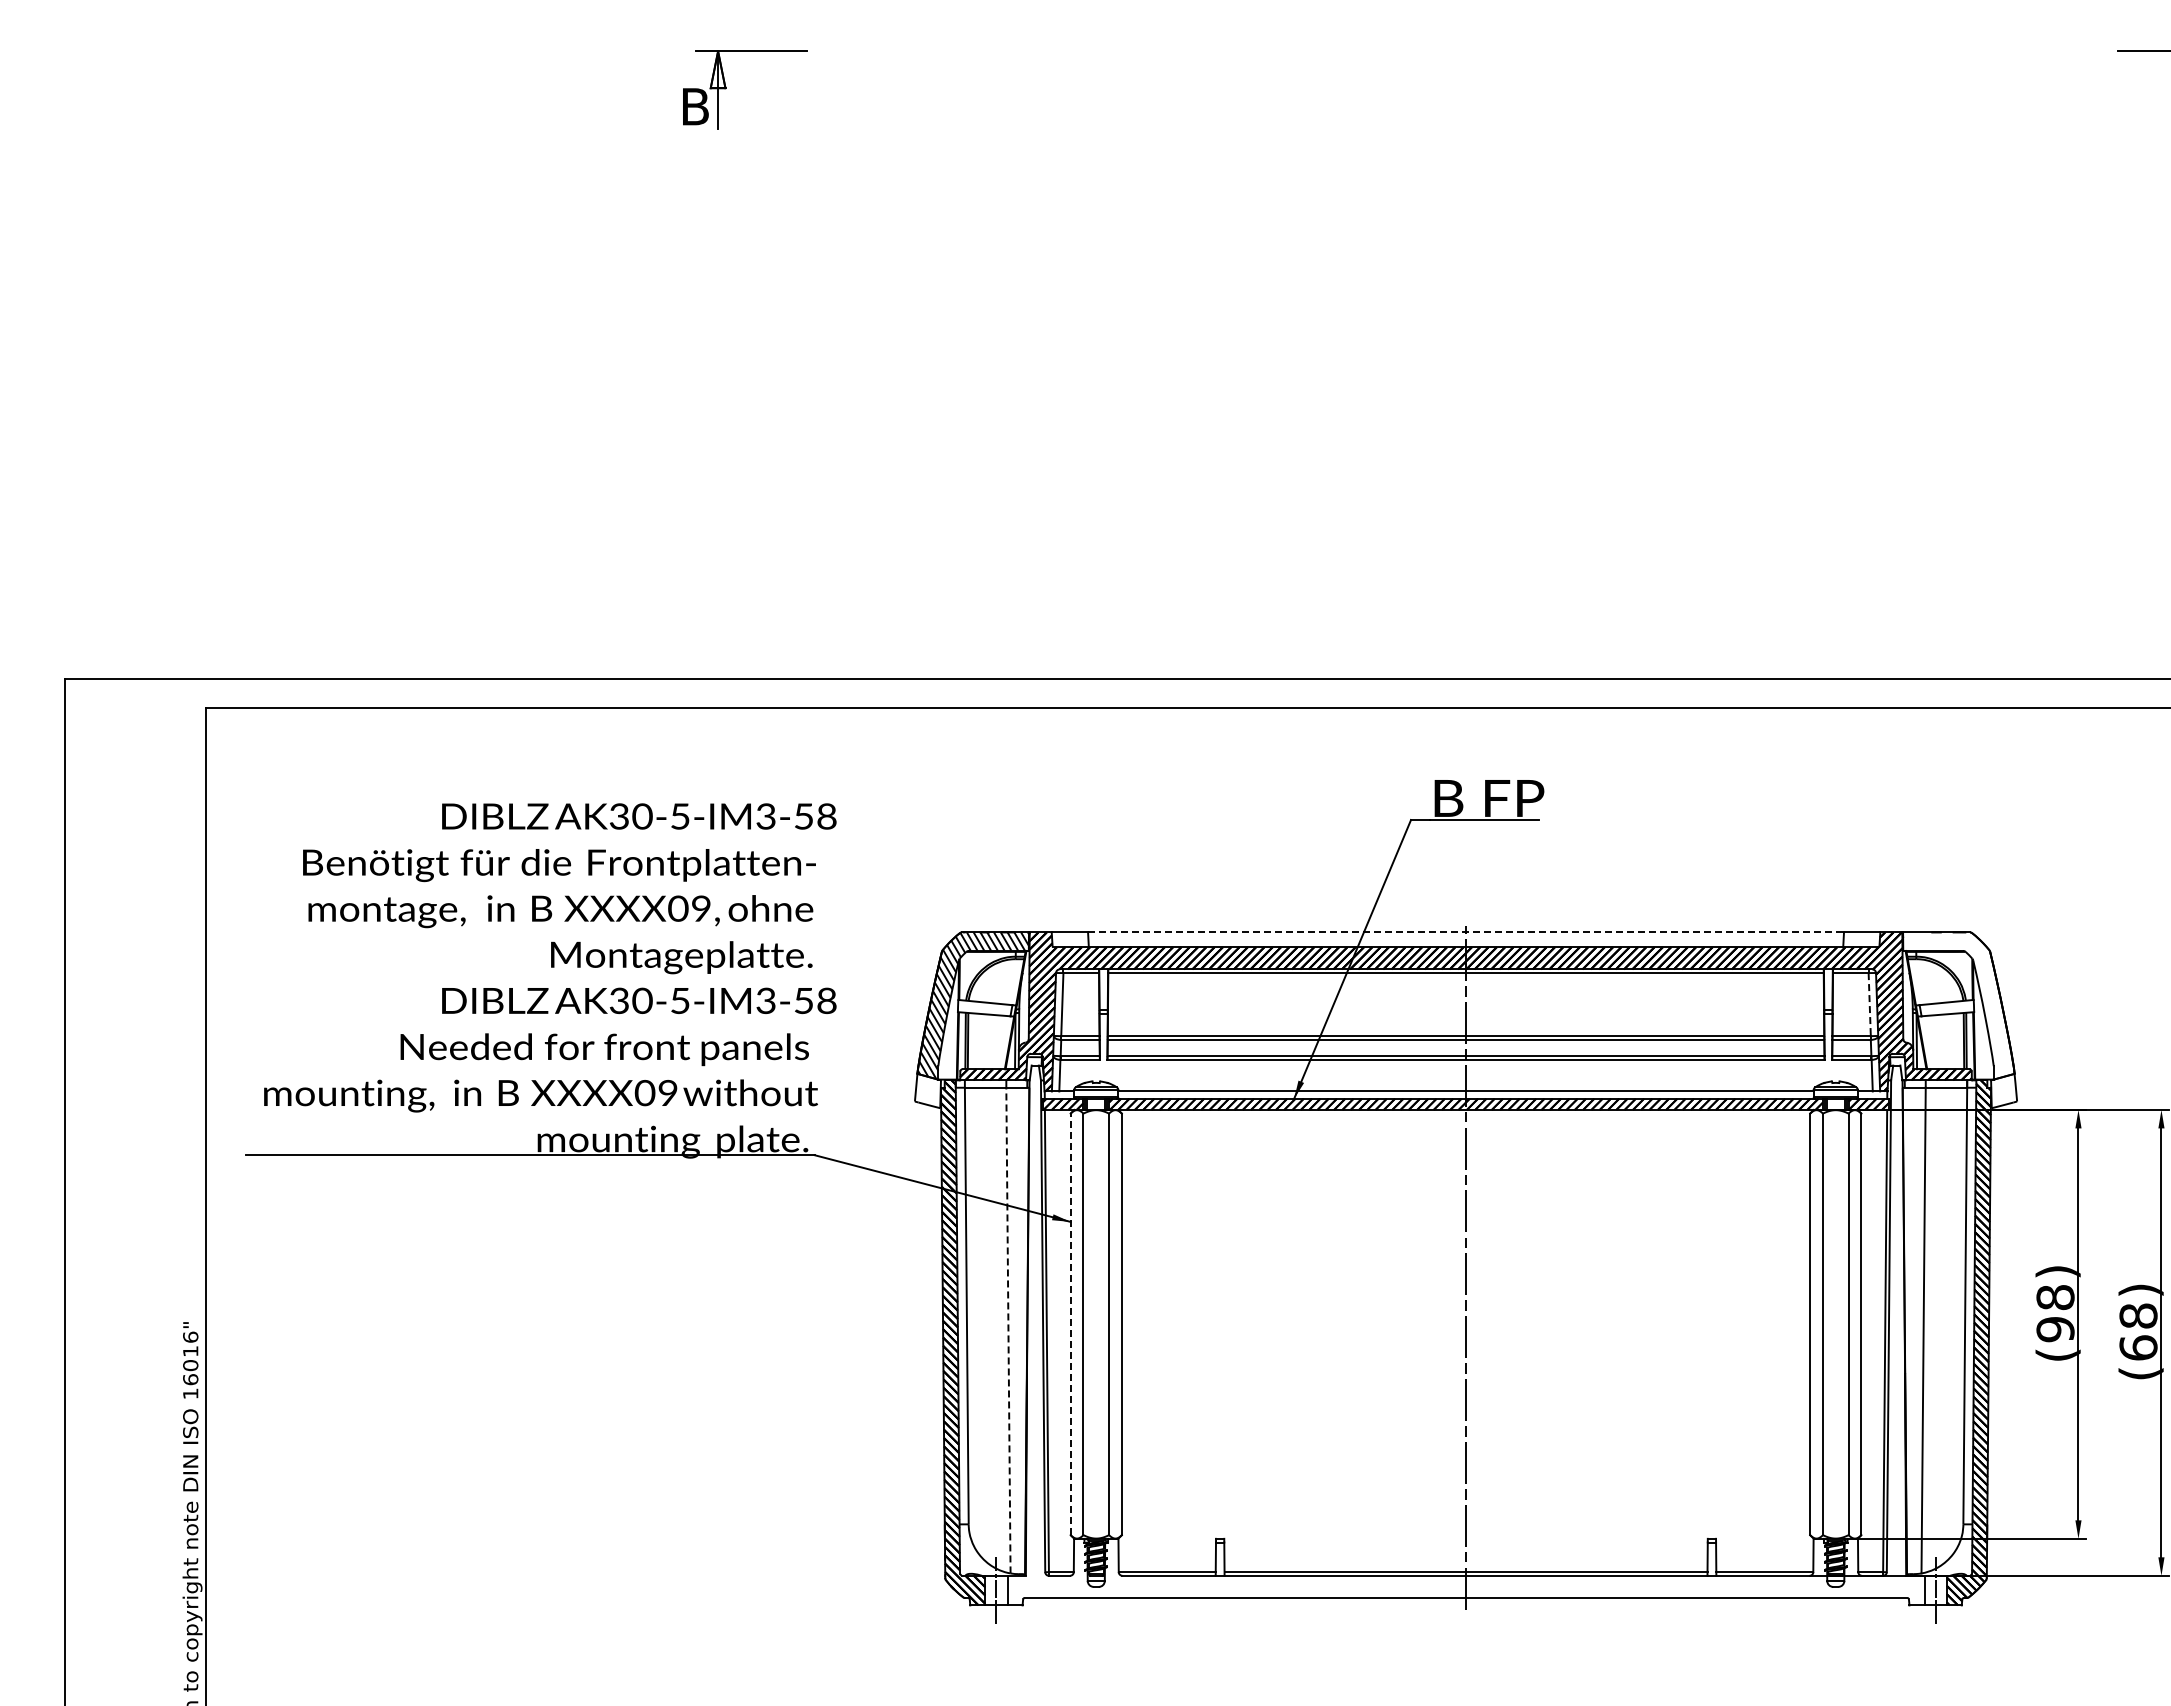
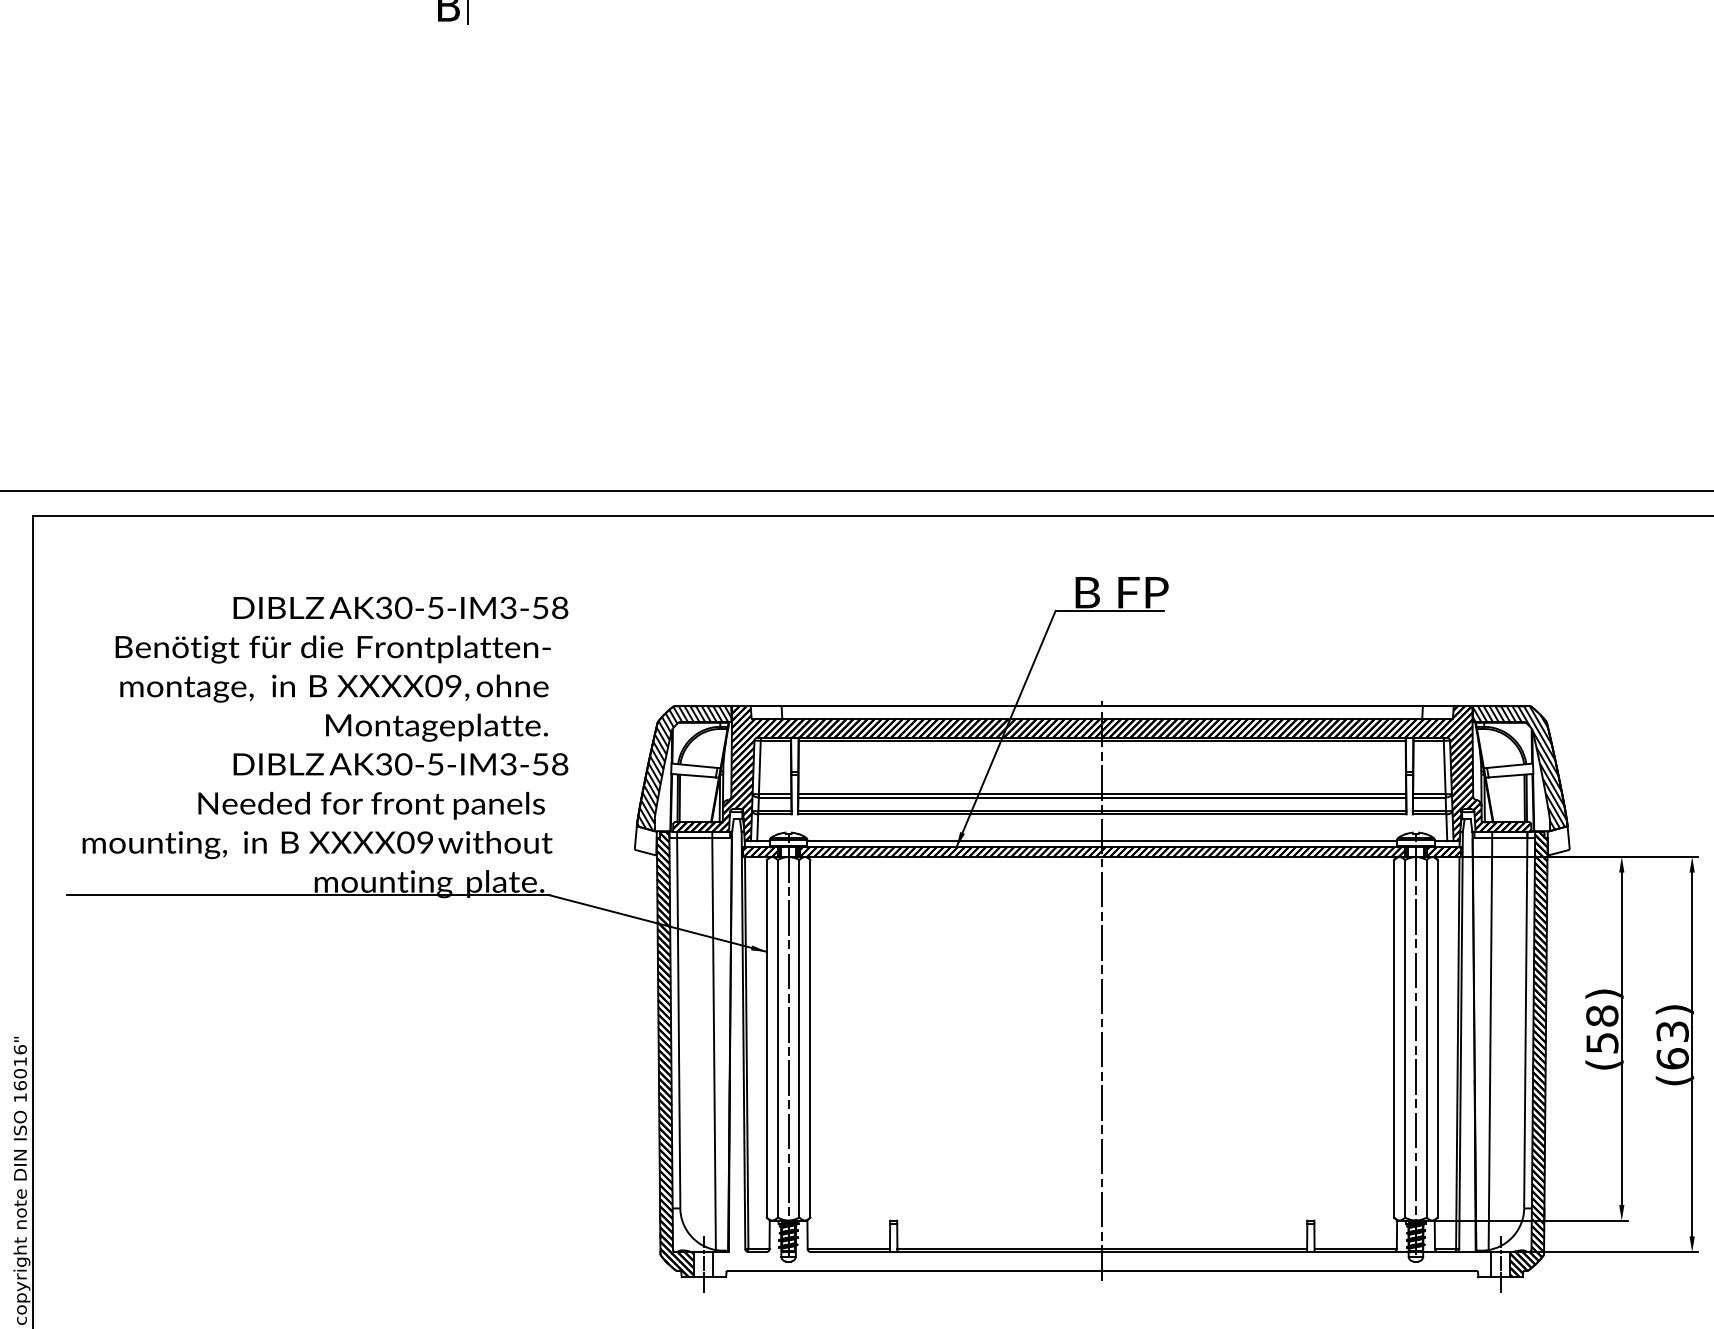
line: (1466, 932) -> (1102, 706), dashed -> solid
line: (1869, 1004) -> (1444, 767), dashed -> solid
hatch: (1958, 1005) -> (1520, 768), added
text: (2138, 1315) -> (1672, 1031), (68) -> (63)
line: (1070, 1324) -> (766, 1038), dashed -> solid
line: (1096, 1328) -> (788, 1042), added
line: (1835, 1329) -> (1415, 1043), added
text: (2055, 1329) -> (1602, 1043), (98) -> (58)
line: (1008, 1330) -> (714, 1043), dashed -> solid

